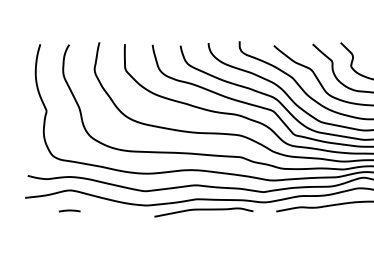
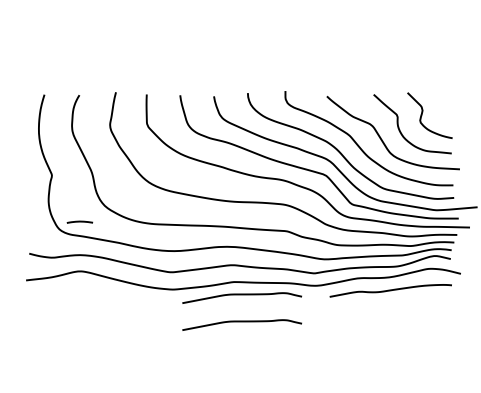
line: (69, 210) -> (79, 221), moved
curve: (204, 232) -> (242, 322), added

